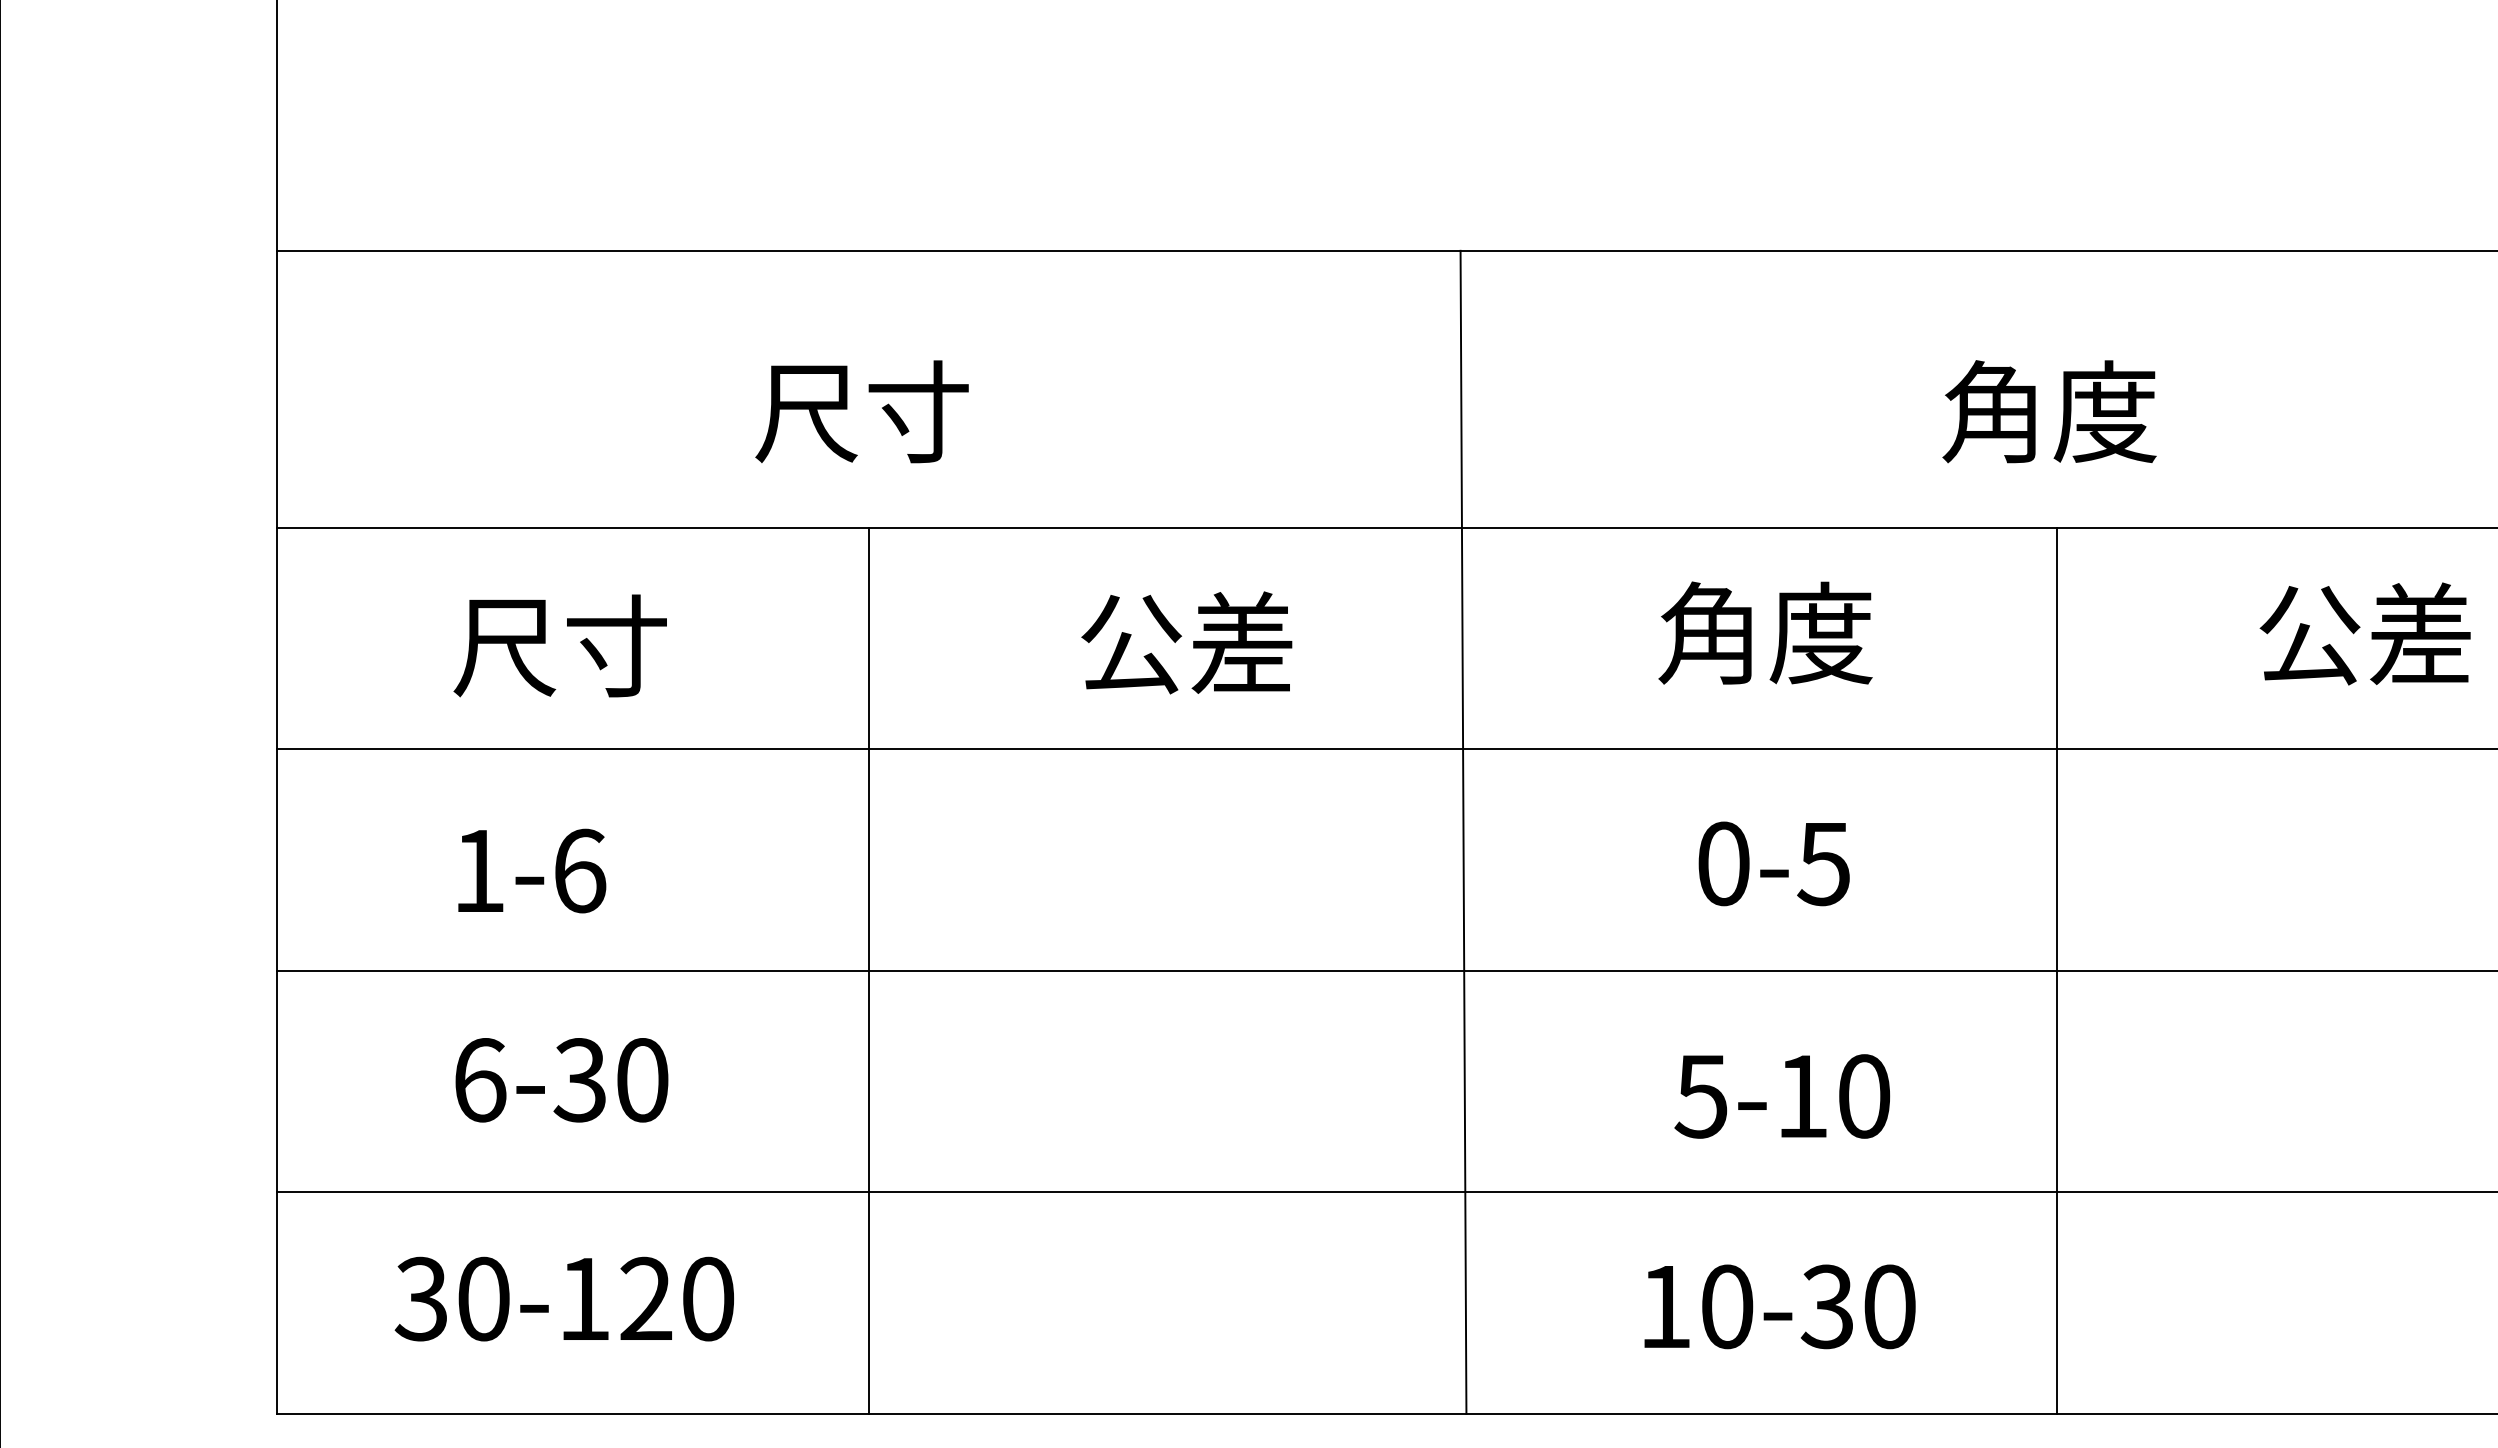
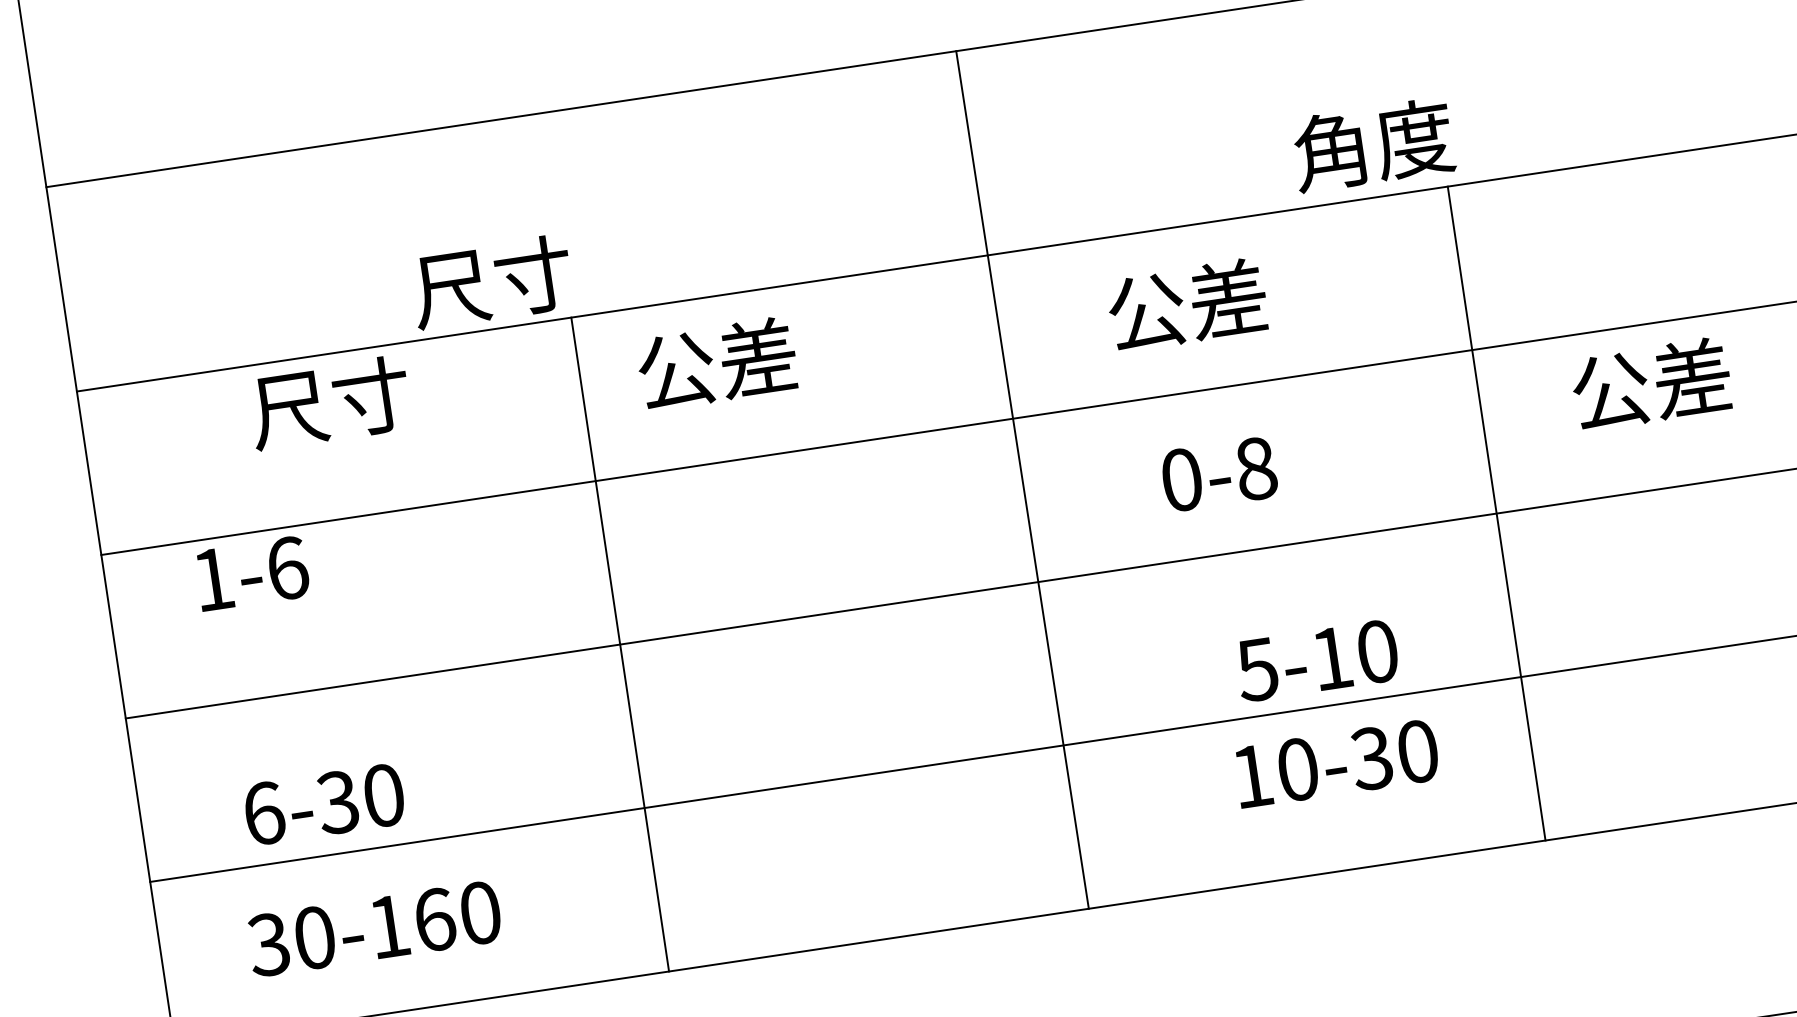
text: (861, 411) -> (491, 281), moved
text: (2049, 411) -> (1373, 144), moved
text: (1765, 632) -> (1187, 304), 角度 -> 公差
text: (2364, 633) -> (1650, 383), moved
text: (1186, 642) -> (716, 363), moved
text: (559, 645) -> (329, 402), moved
line: (1463, 831) -> (1022, 479), moved
text: (1823, 863) -> (1255, 468), 0-5 -> 0-8
text: (532, 870) -> (252, 573), moved
line: (868, 970) -> (620, 644), moved
line: (2057, 970) -> (1496, 513), moved
text: (561, 1080) -> (324, 804), moved
text: (1782, 1096) -> (1317, 660), moved
text: (646, 1298) -> (434, 919), 30-120 -> 30-160
text: (1779, 1306) -> (1336, 763), moved

